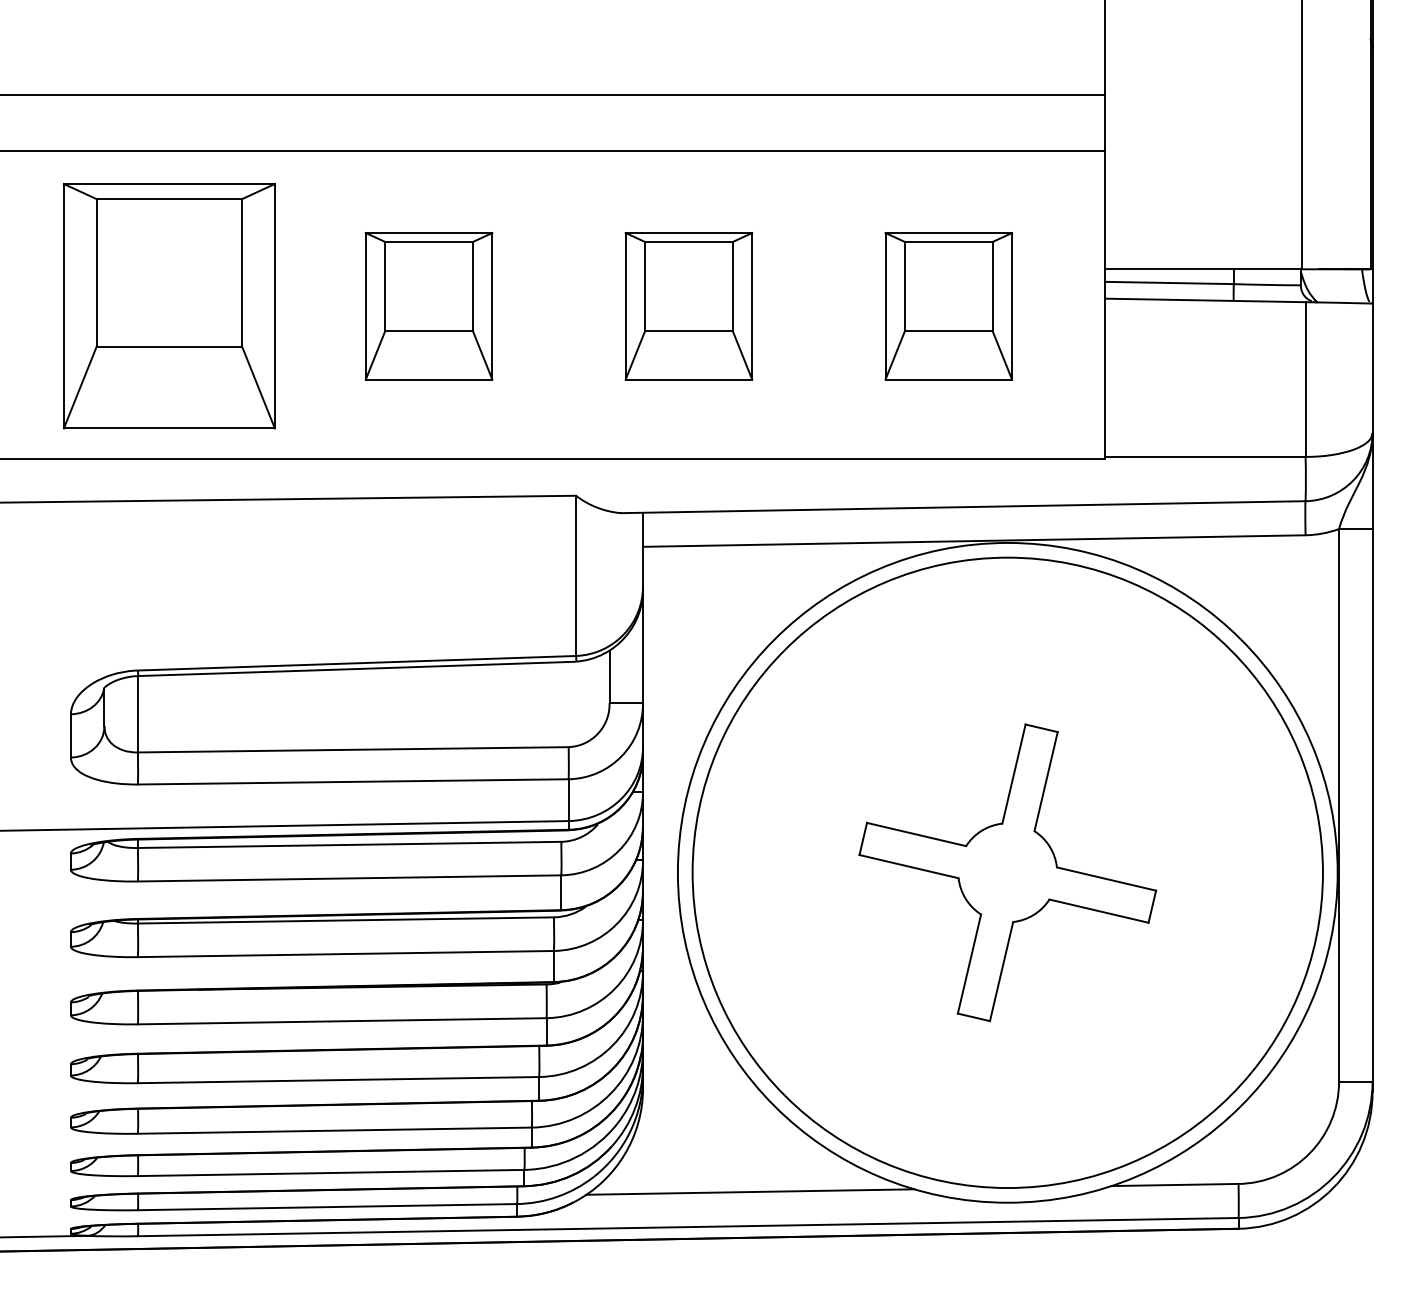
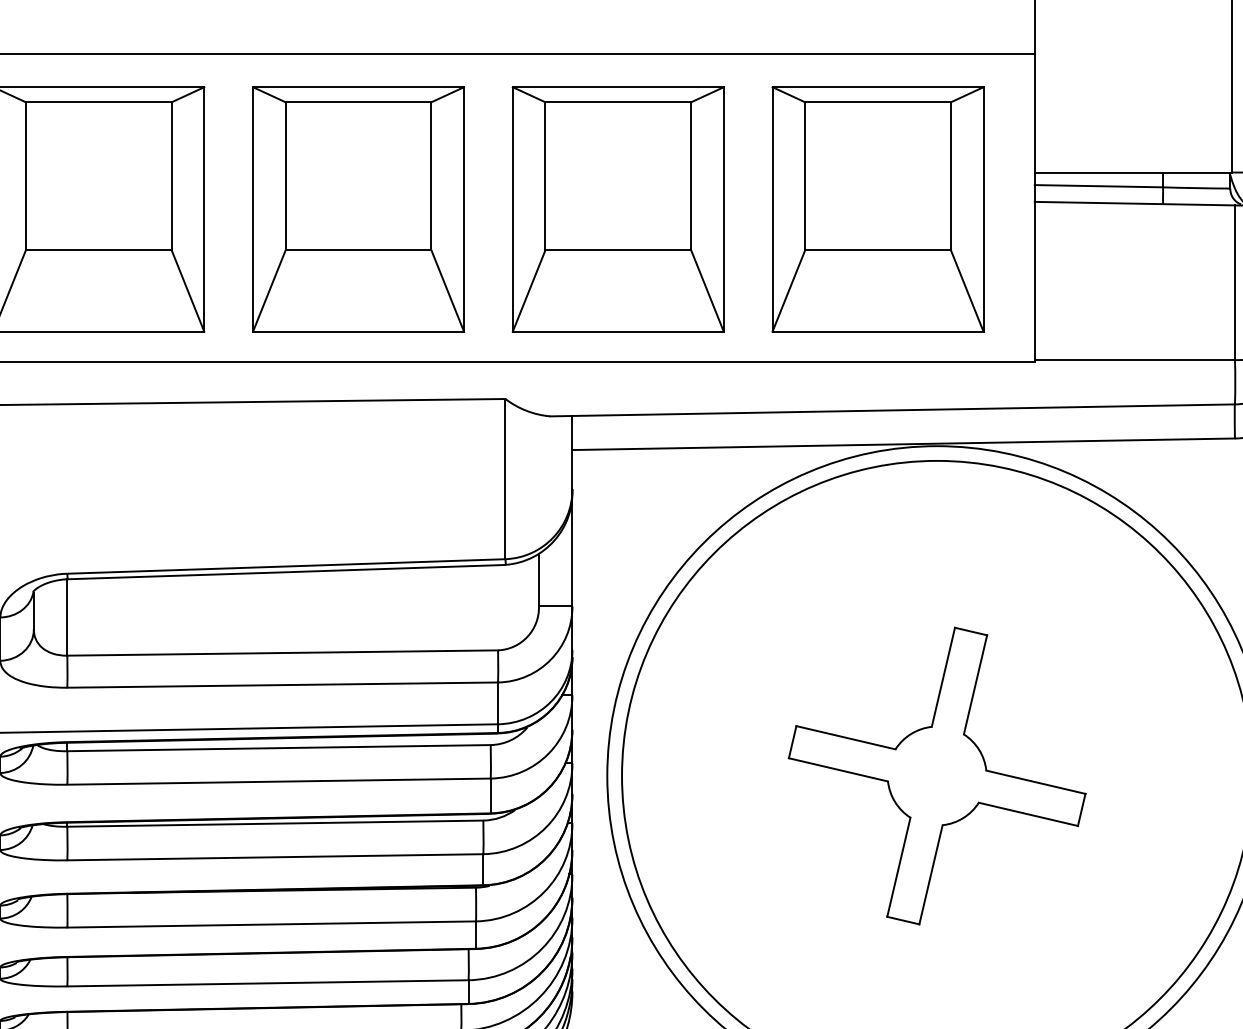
part: (428, 306) -> (357, 209), size x1.67
part: (688, 306) -> (617, 209), size x1.67
part: (948, 306) -> (877, 209), size x1.67

